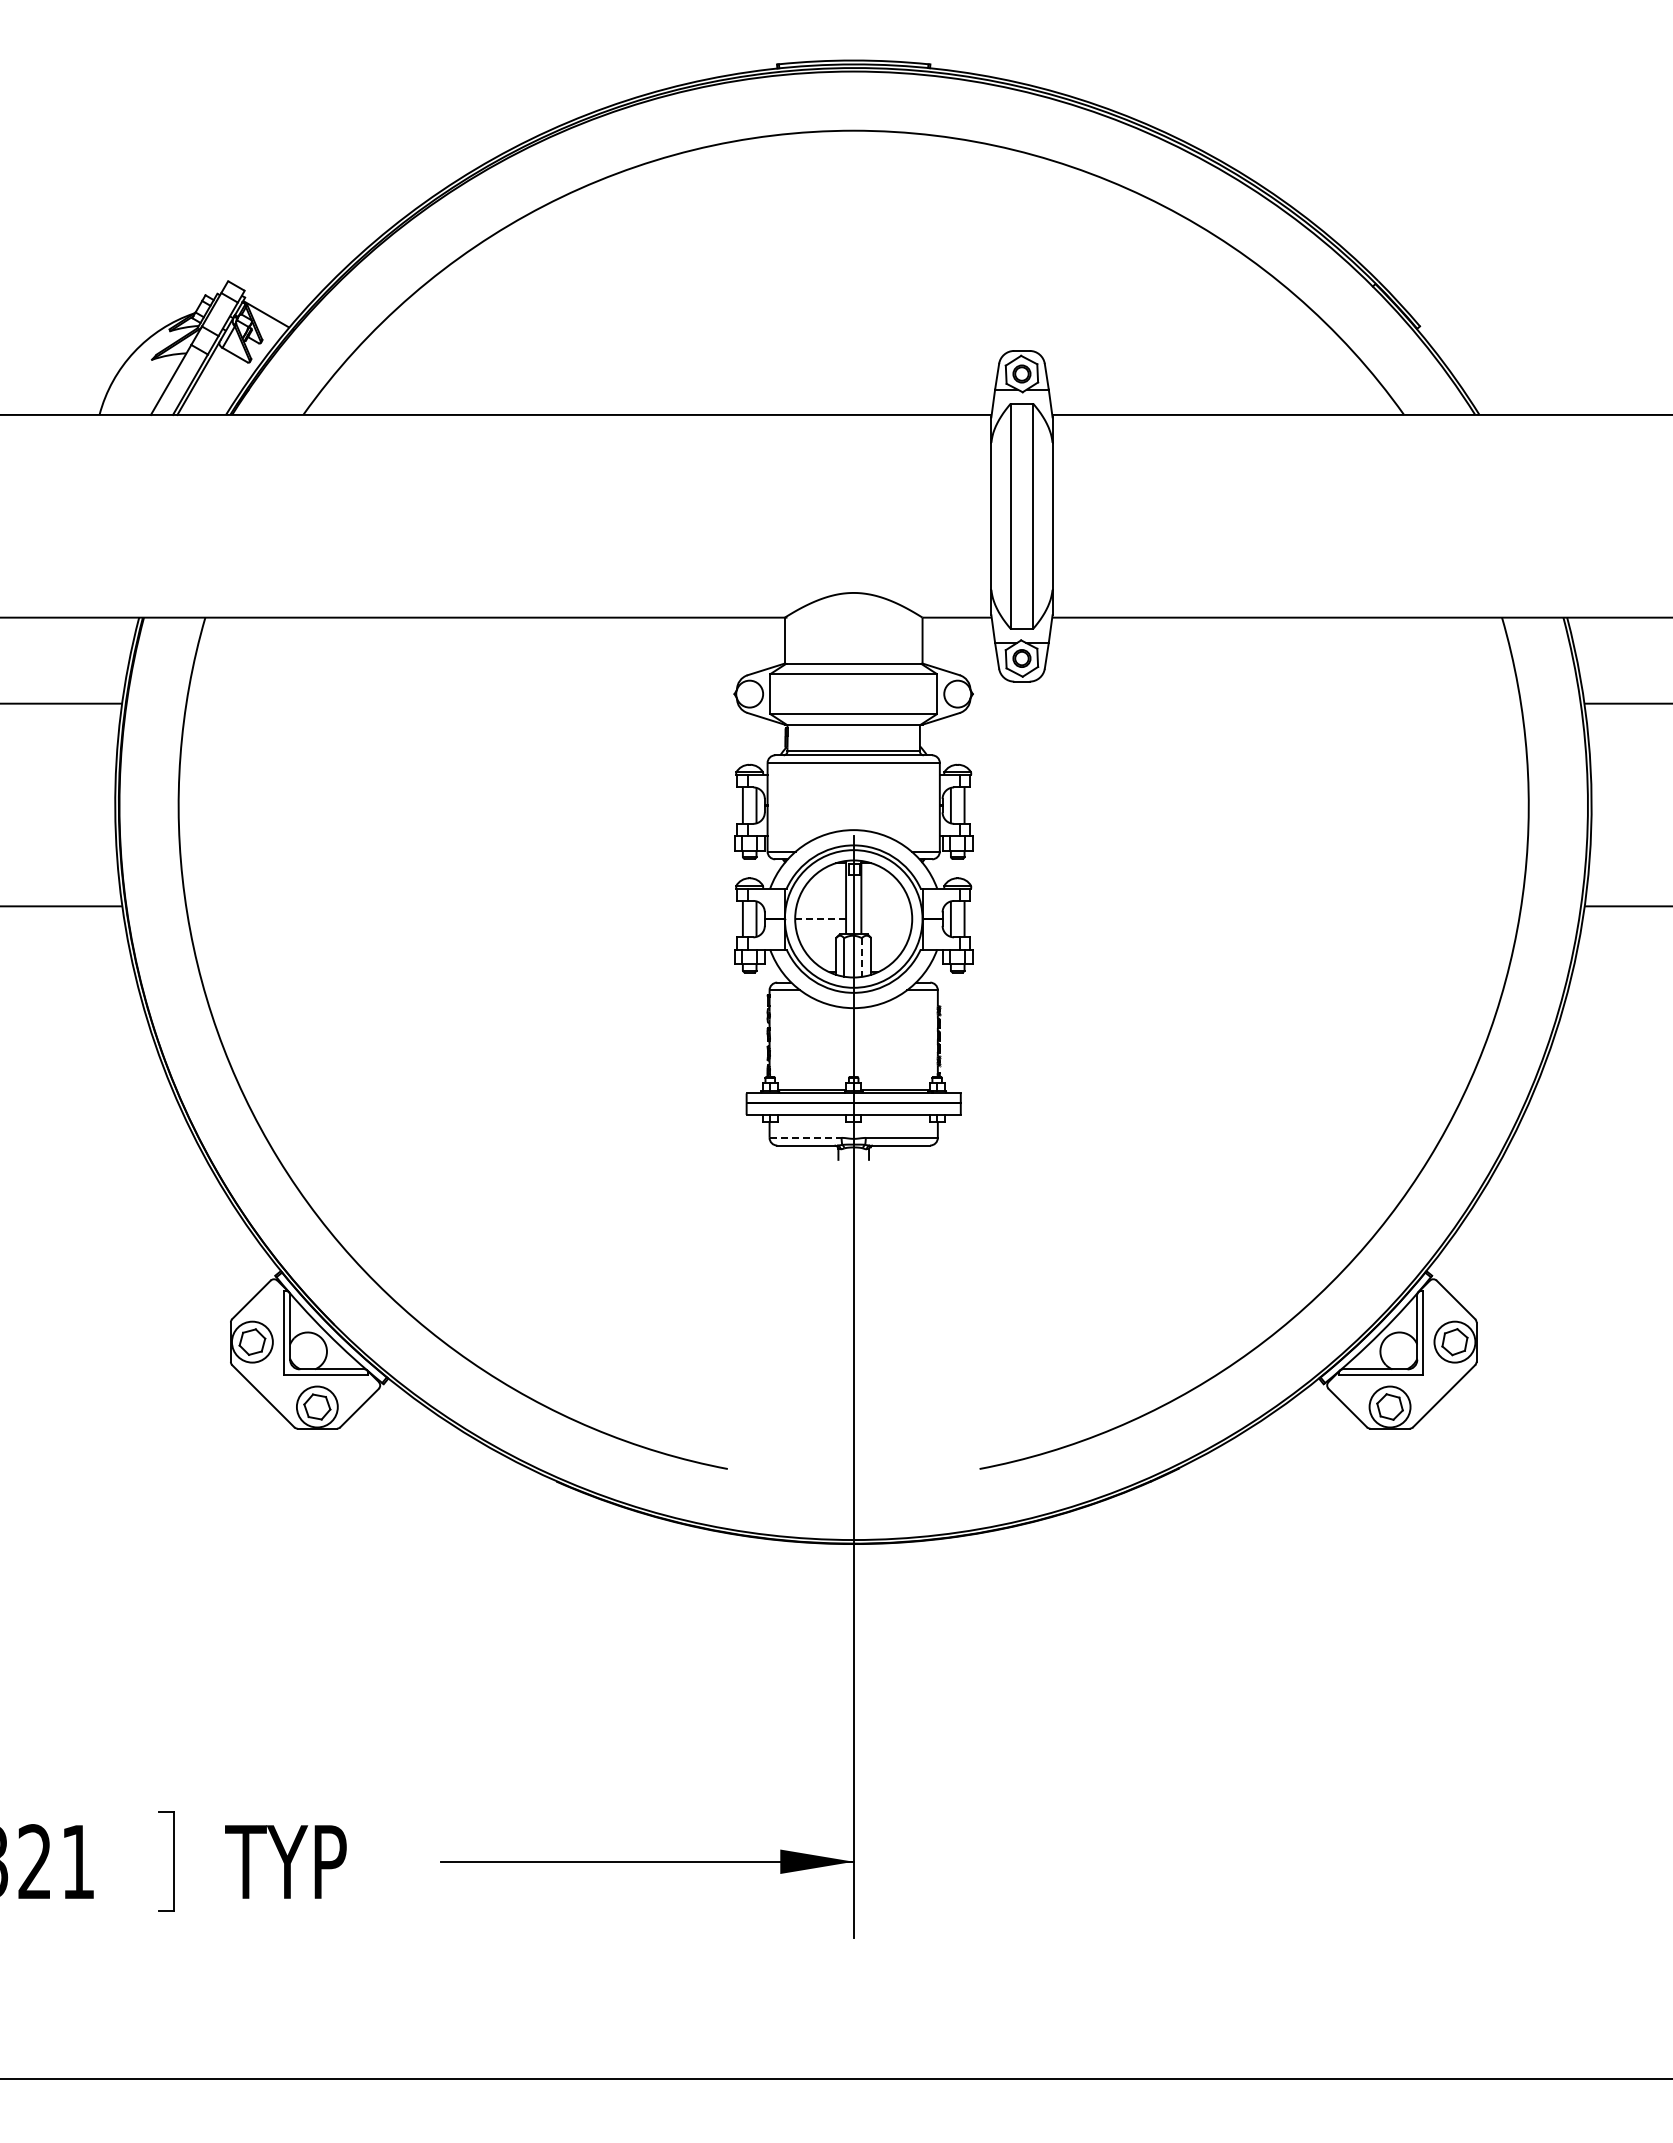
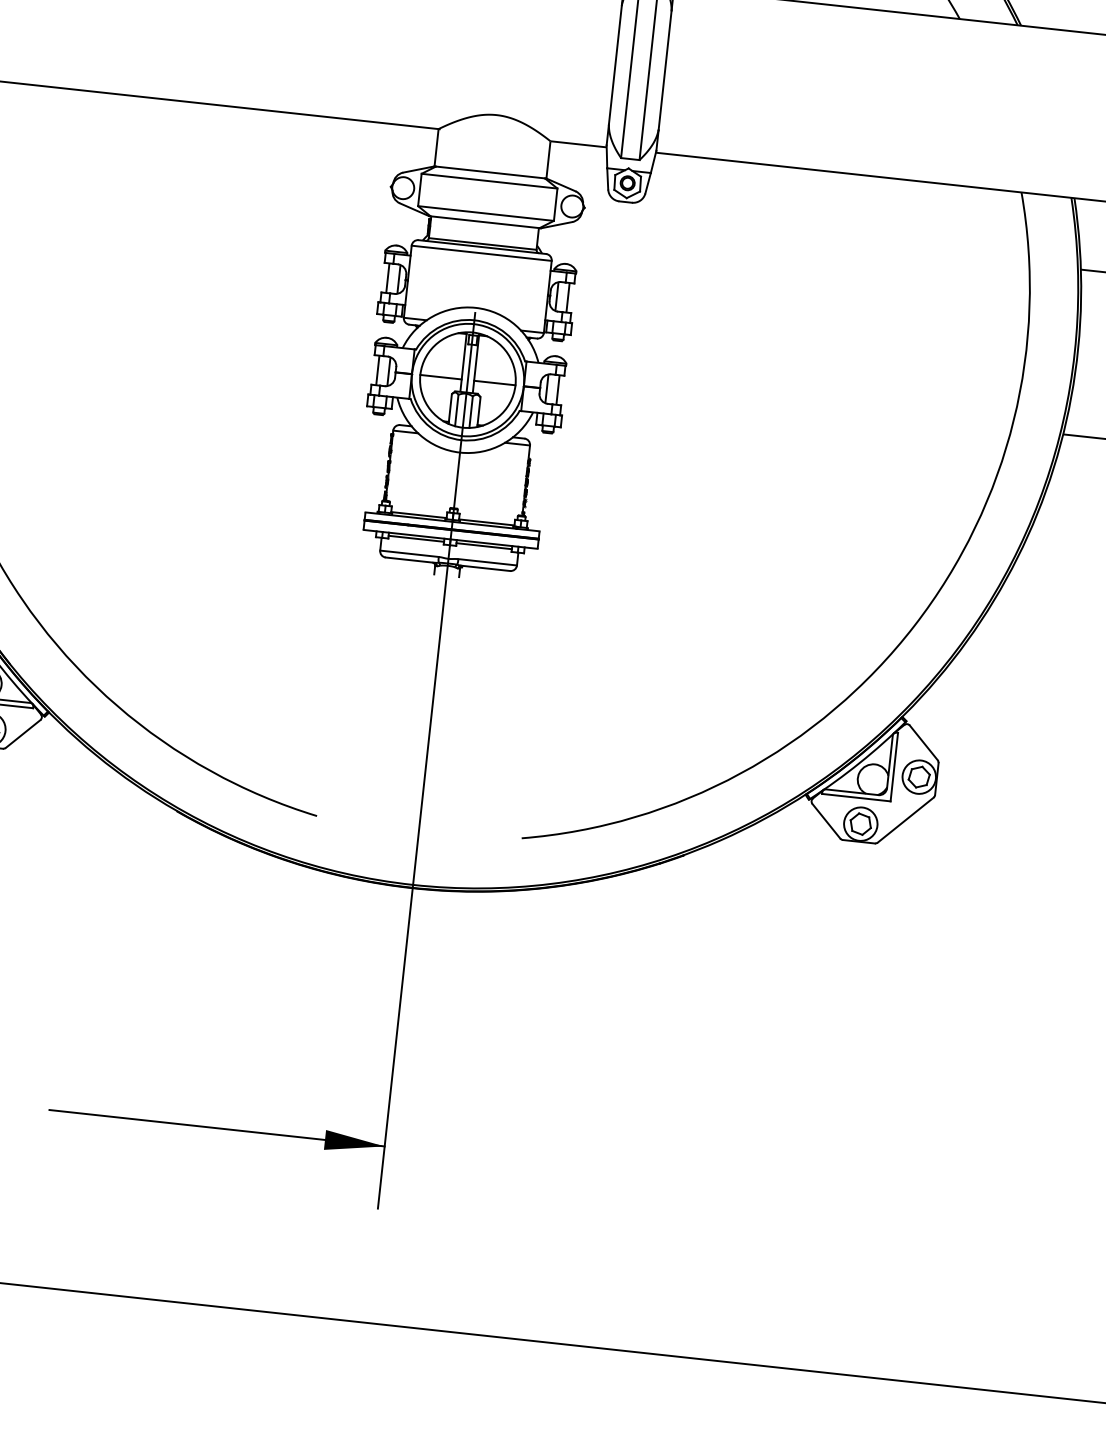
line: (820, 918) -> (440, 376), dashed -> solid
line: (886, 918) -> (494, 382), added
line: (861, 958) -> (470, 412), dashed -> solid
line: (811, 1118) -> (416, 538), added
line: (895, 1118) -> (484, 545), added
line: (806, 1137) -> (410, 553), dashed -> solid

